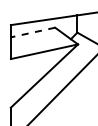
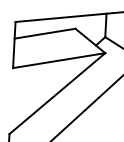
line: (33, 32) -> (45, 33), dashed -> solid

